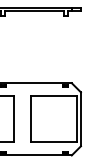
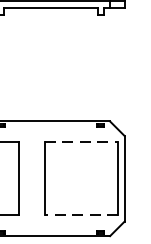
line: (54, 96) -> (82, 142), solid -> dashed
line: (53, 142) -> (81, 215), solid -> dashed

